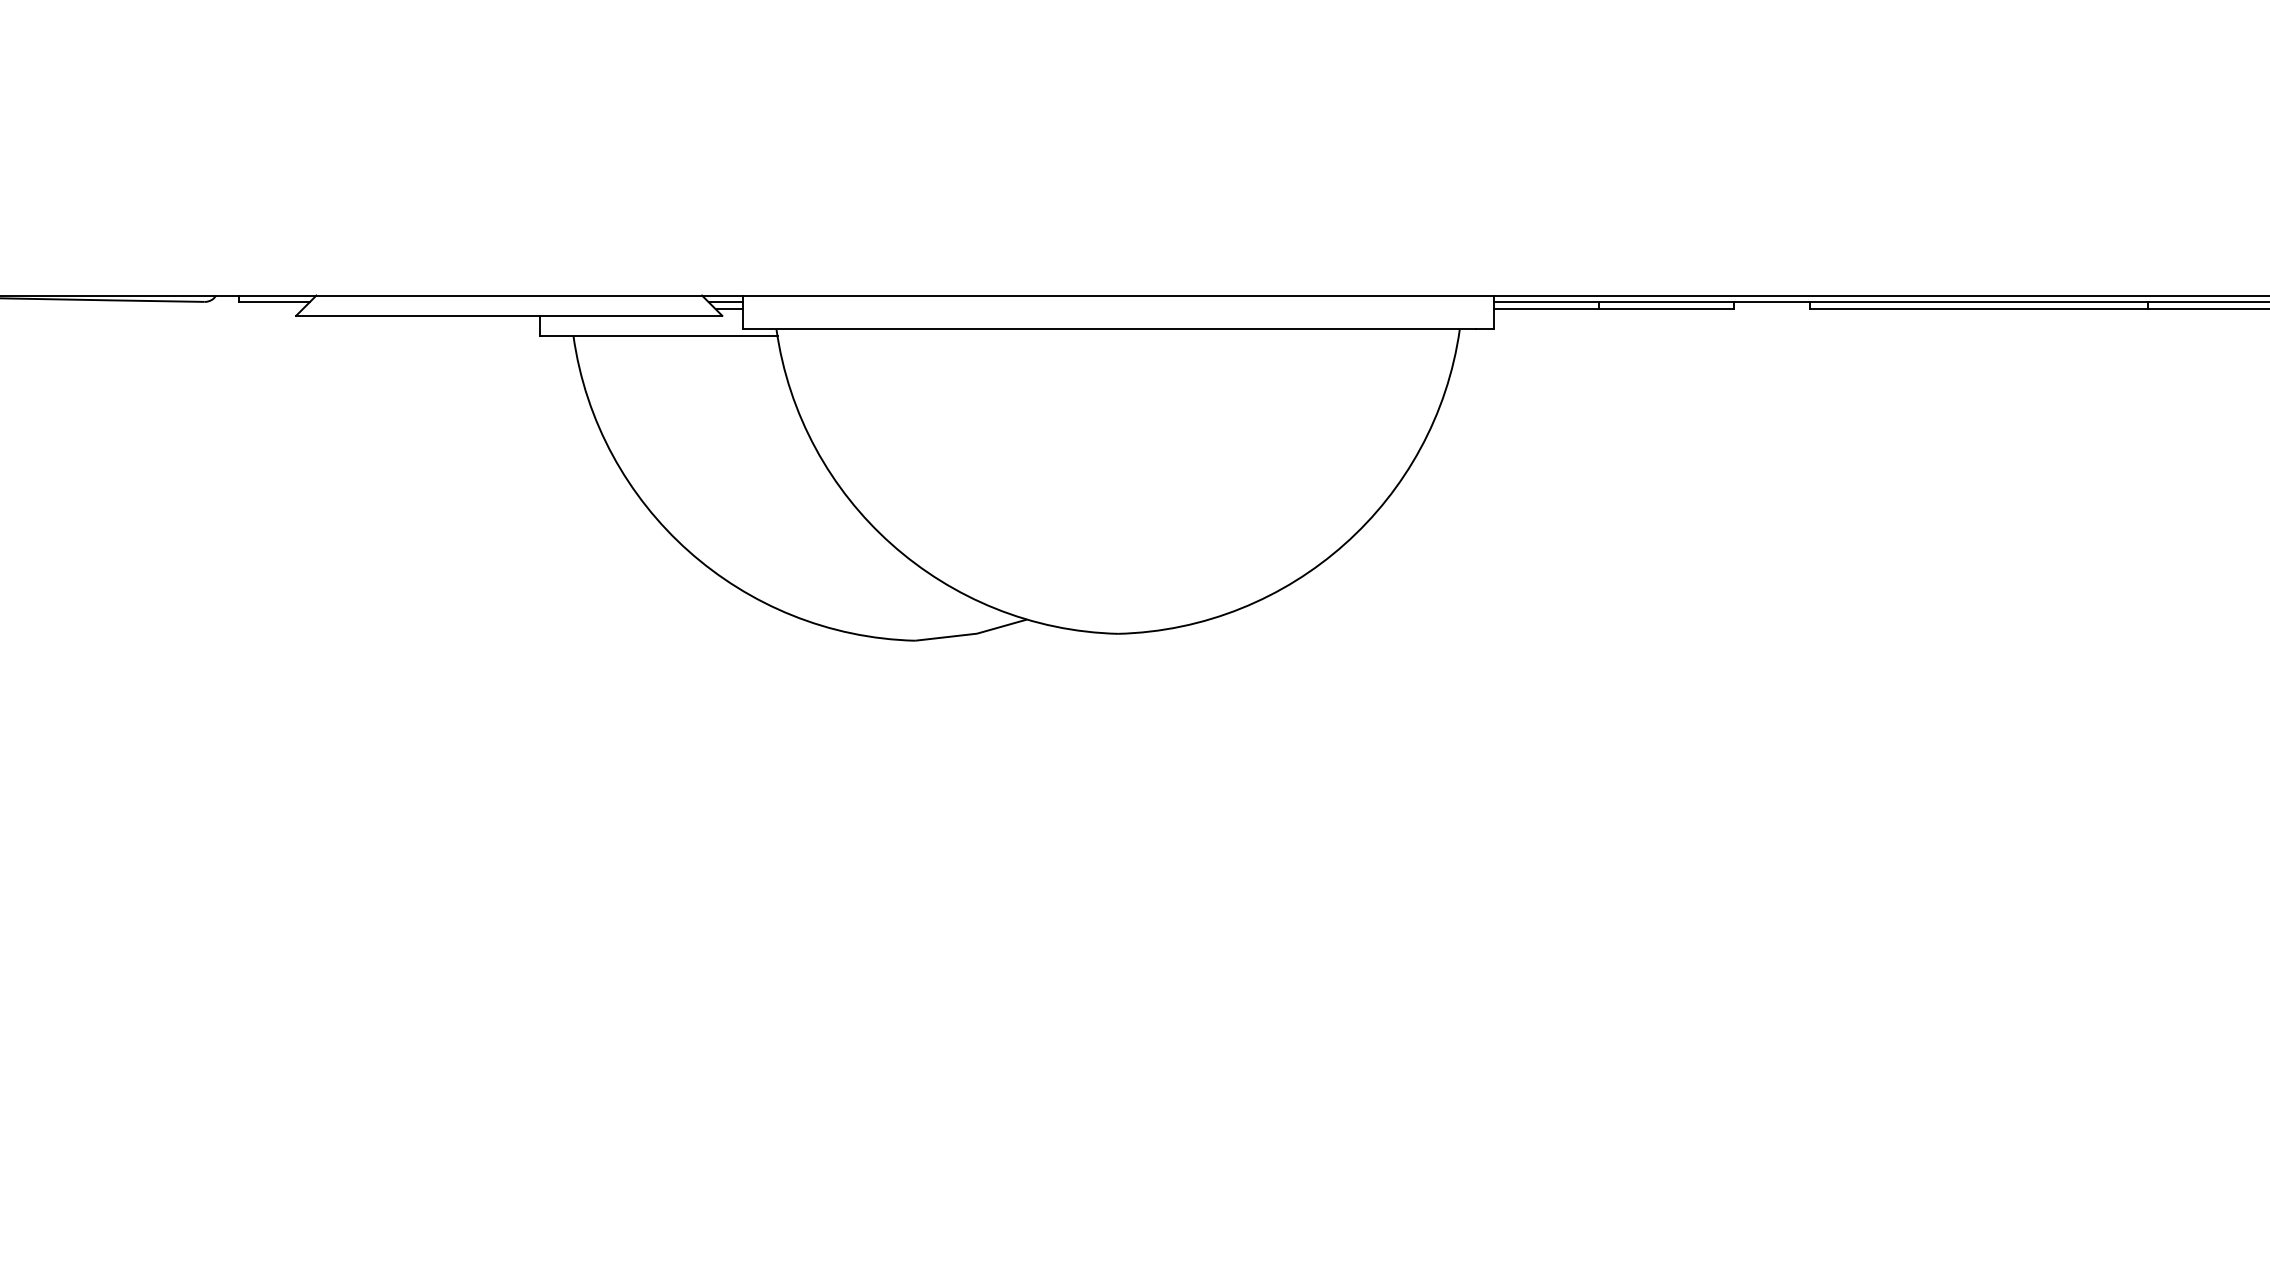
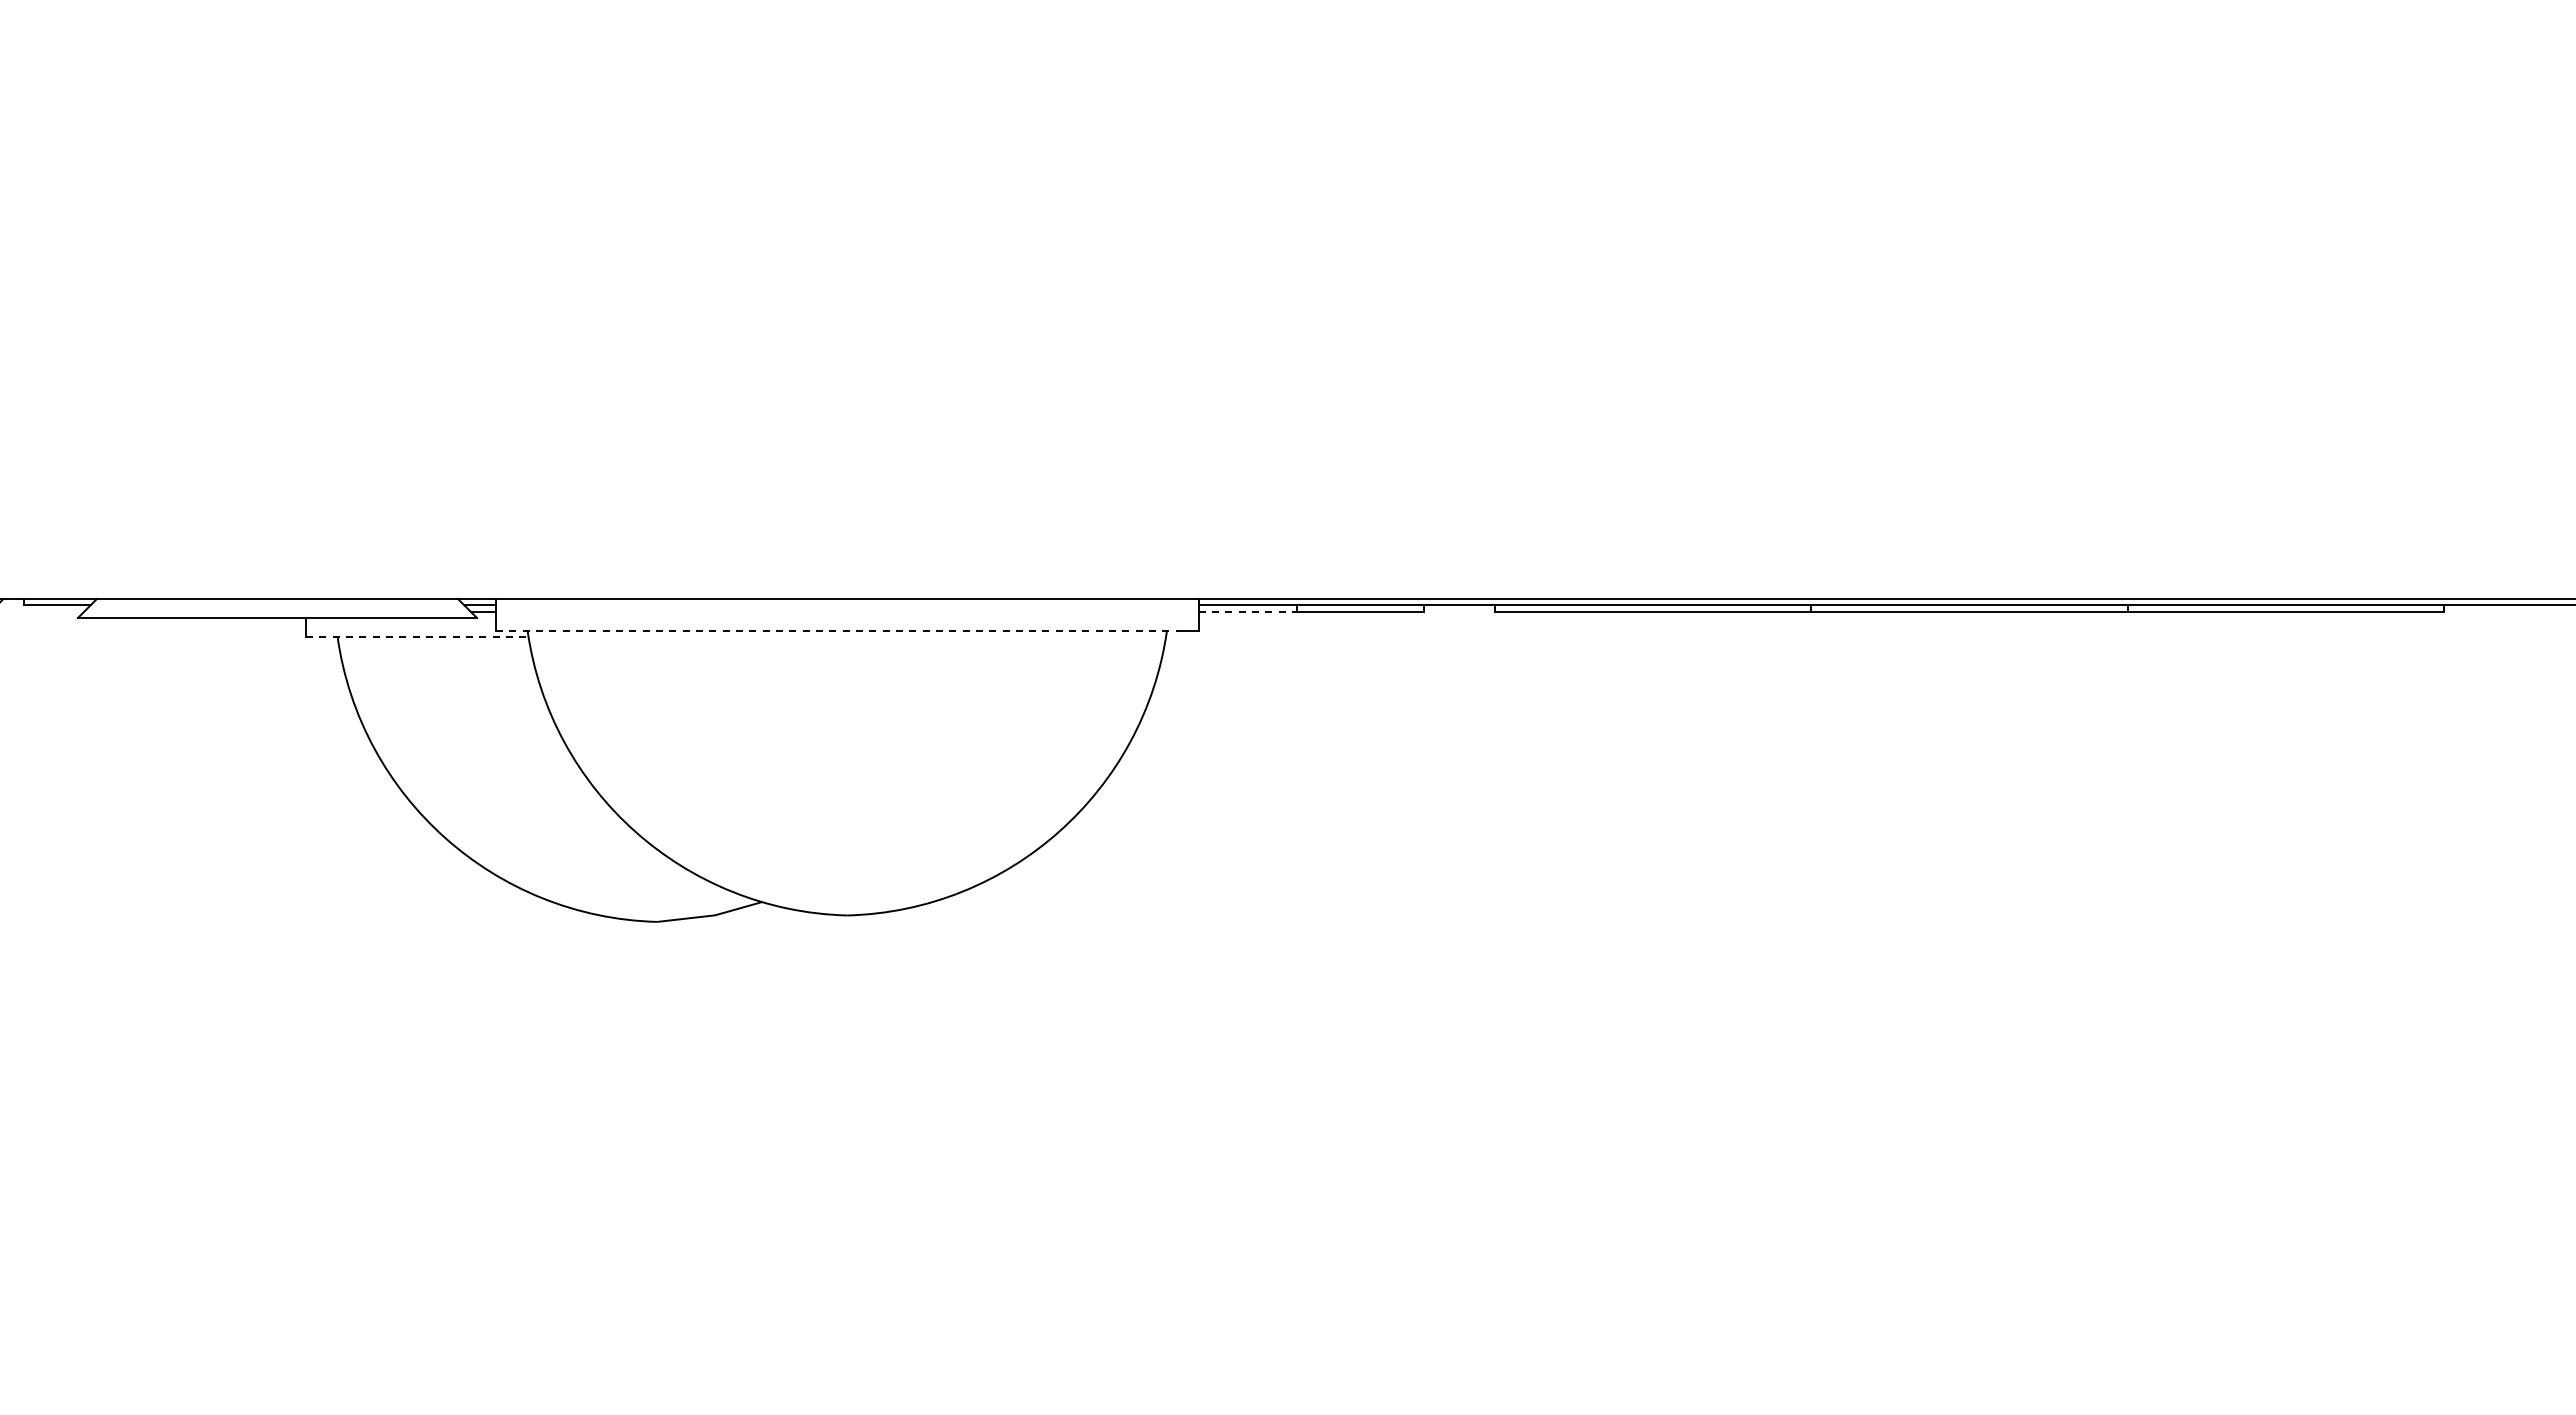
line: (1546, 309) -> (1248, 611), solid -> dashed
line: (1108, 329) -> (838, 630), solid -> dashed
line: (658, 336) -> (417, 637), solid -> dashed

